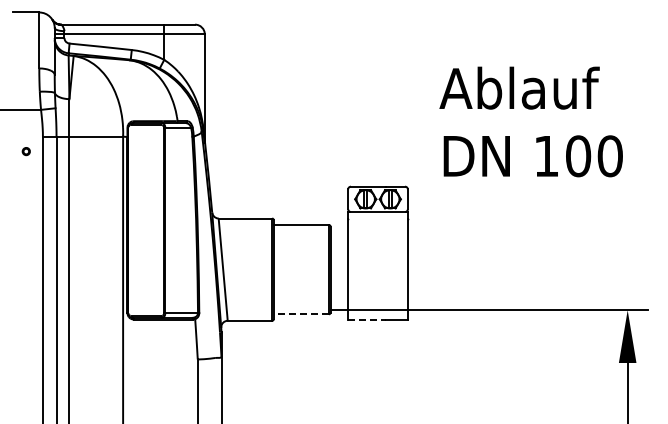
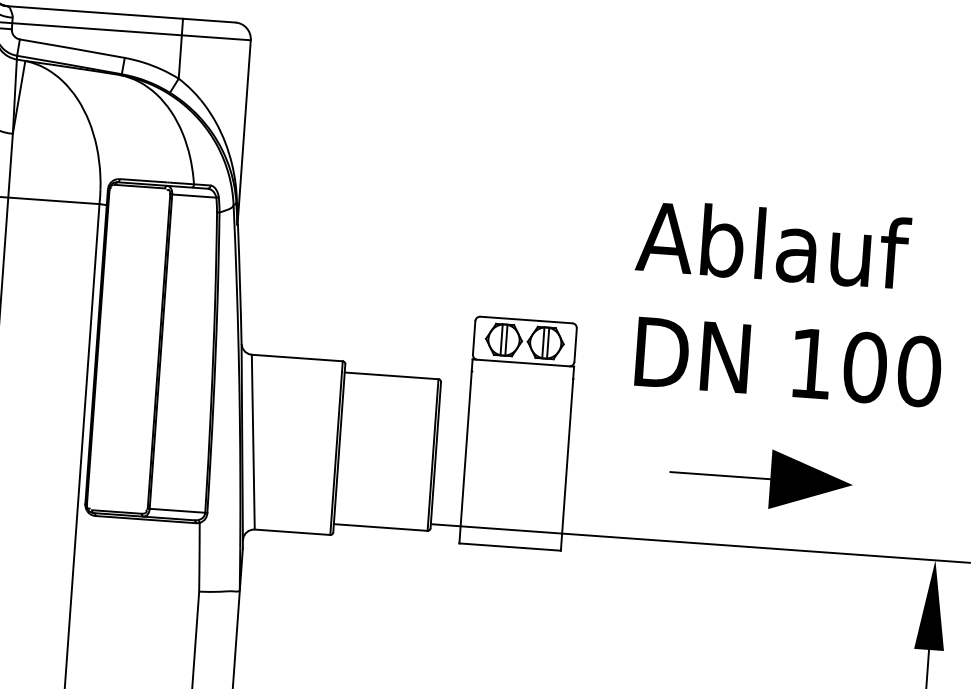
text: (530, 121) -> (788, 302), moved
part: (521, 269) -> (760, 478), added
line: (301, 314) -> (380, 527), dashed -> solid
line: (367, 320) -> (492, 546), dashed -> solid

